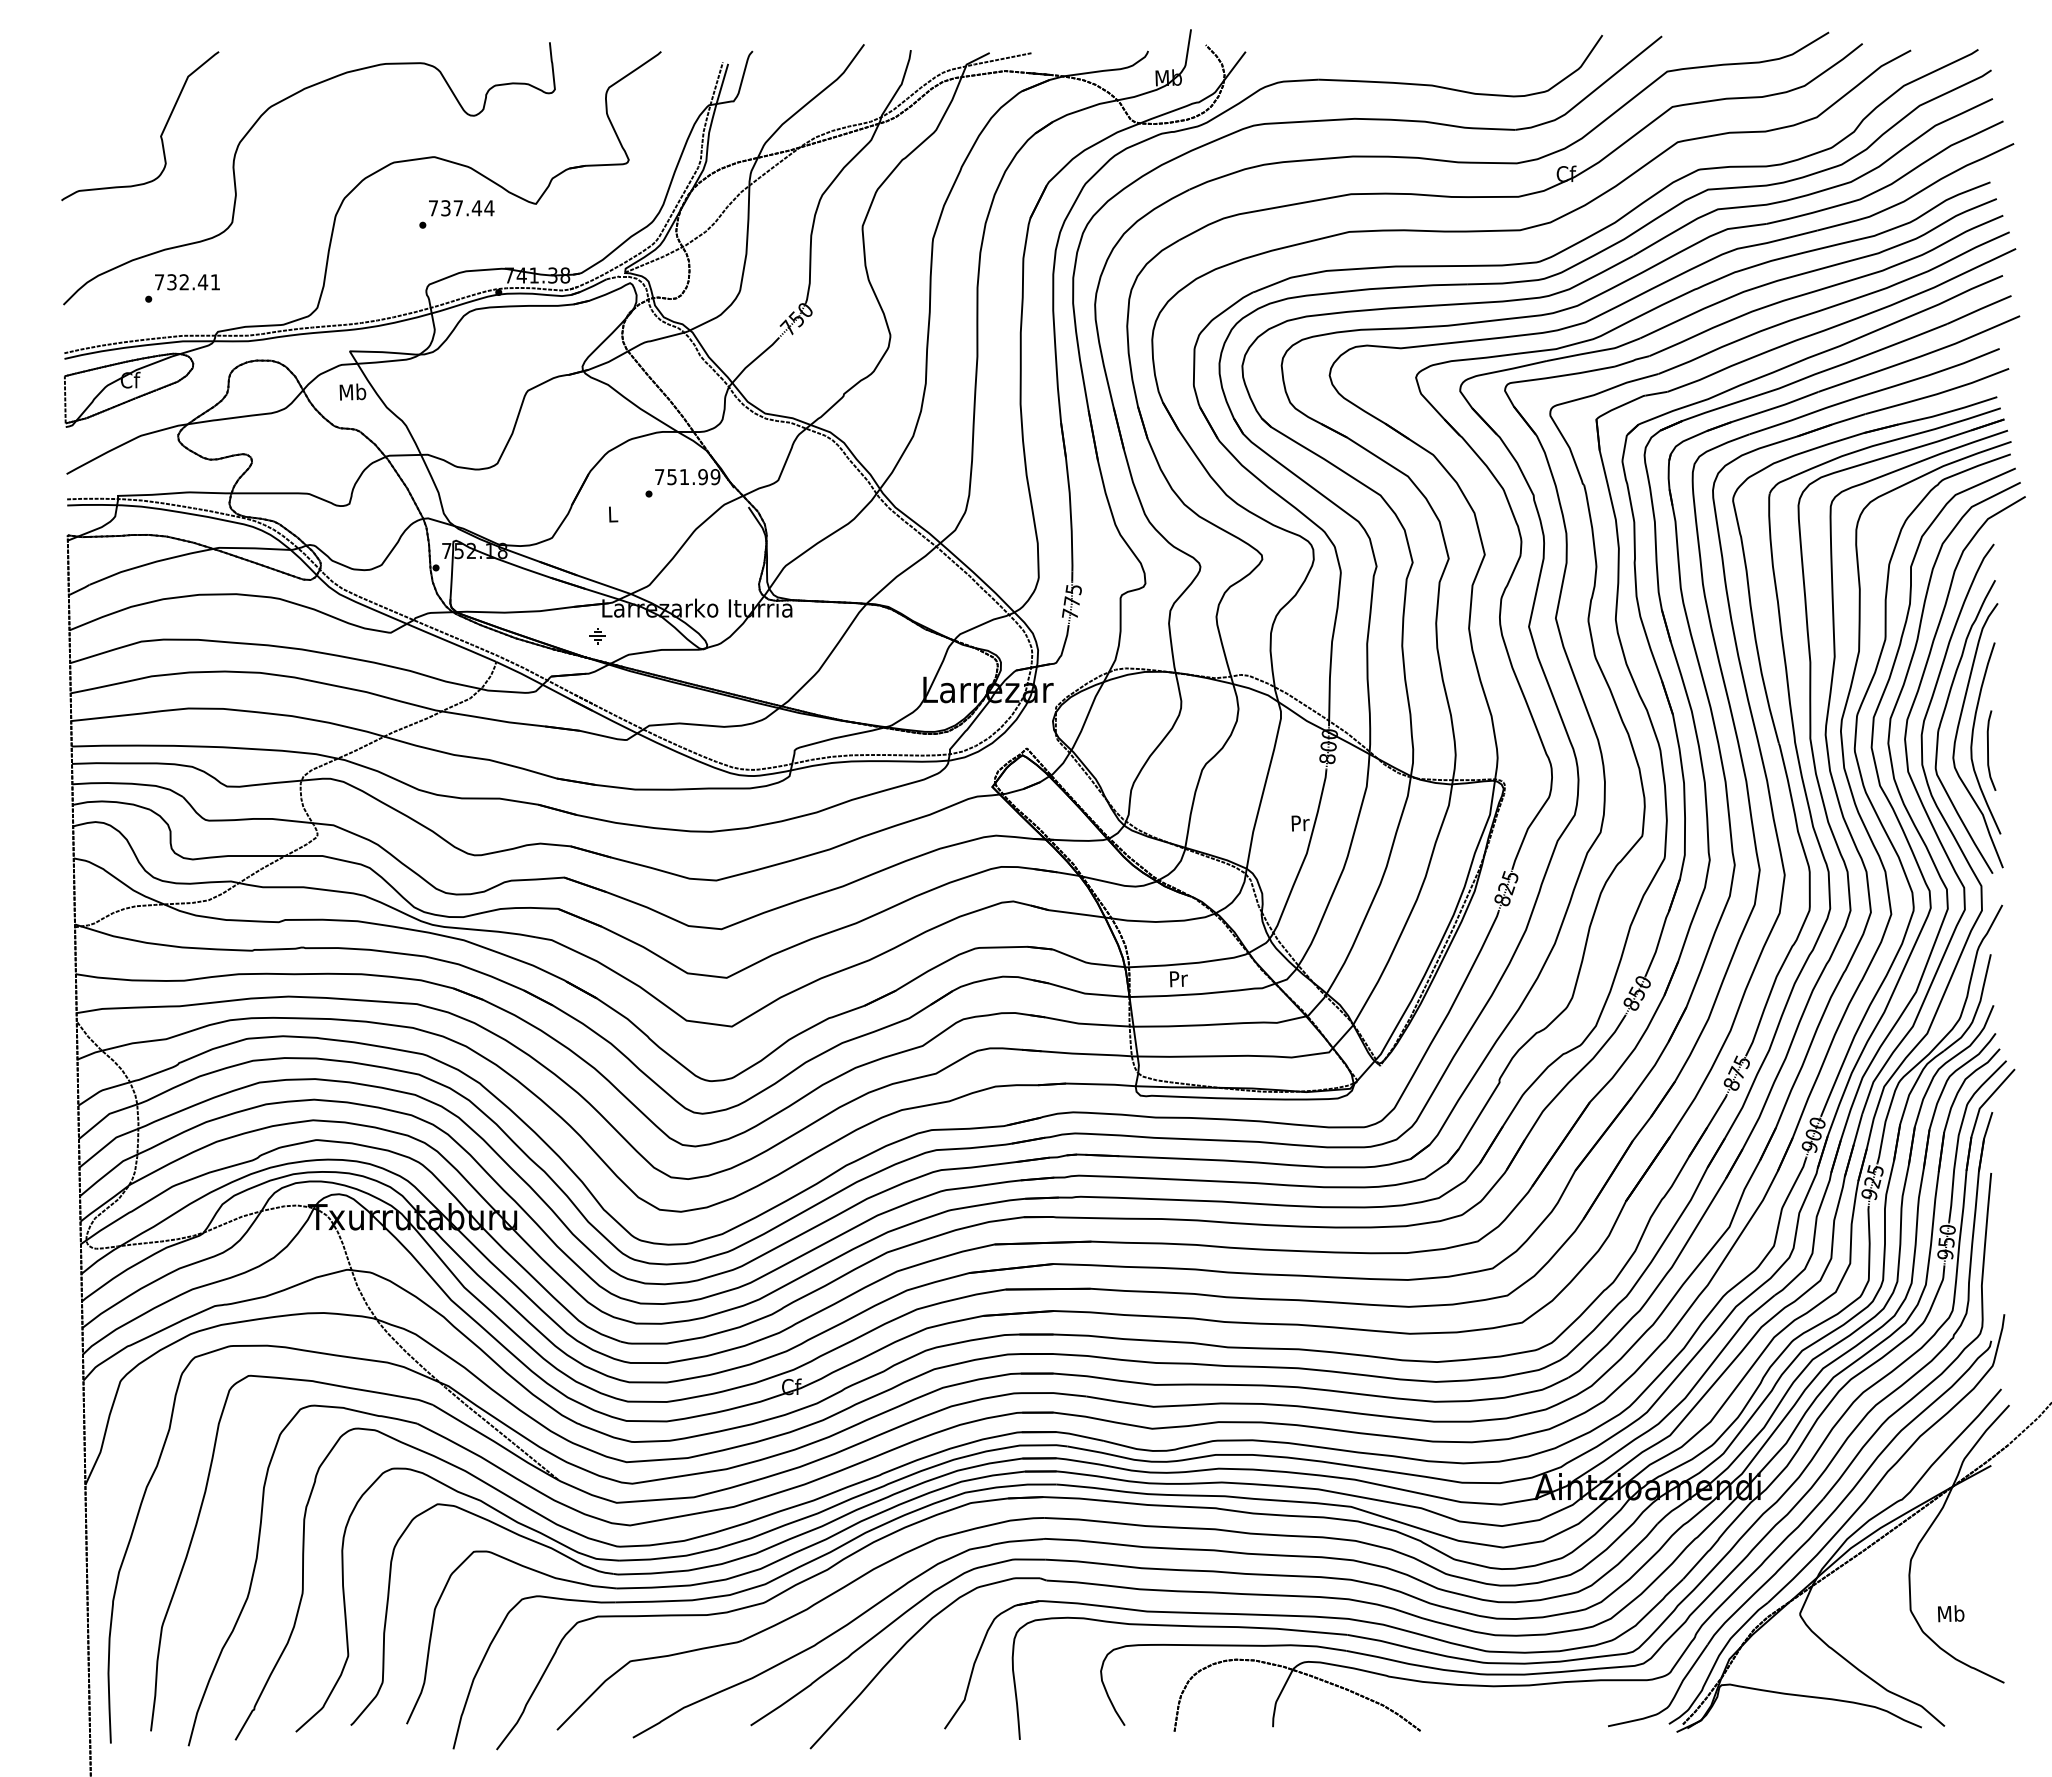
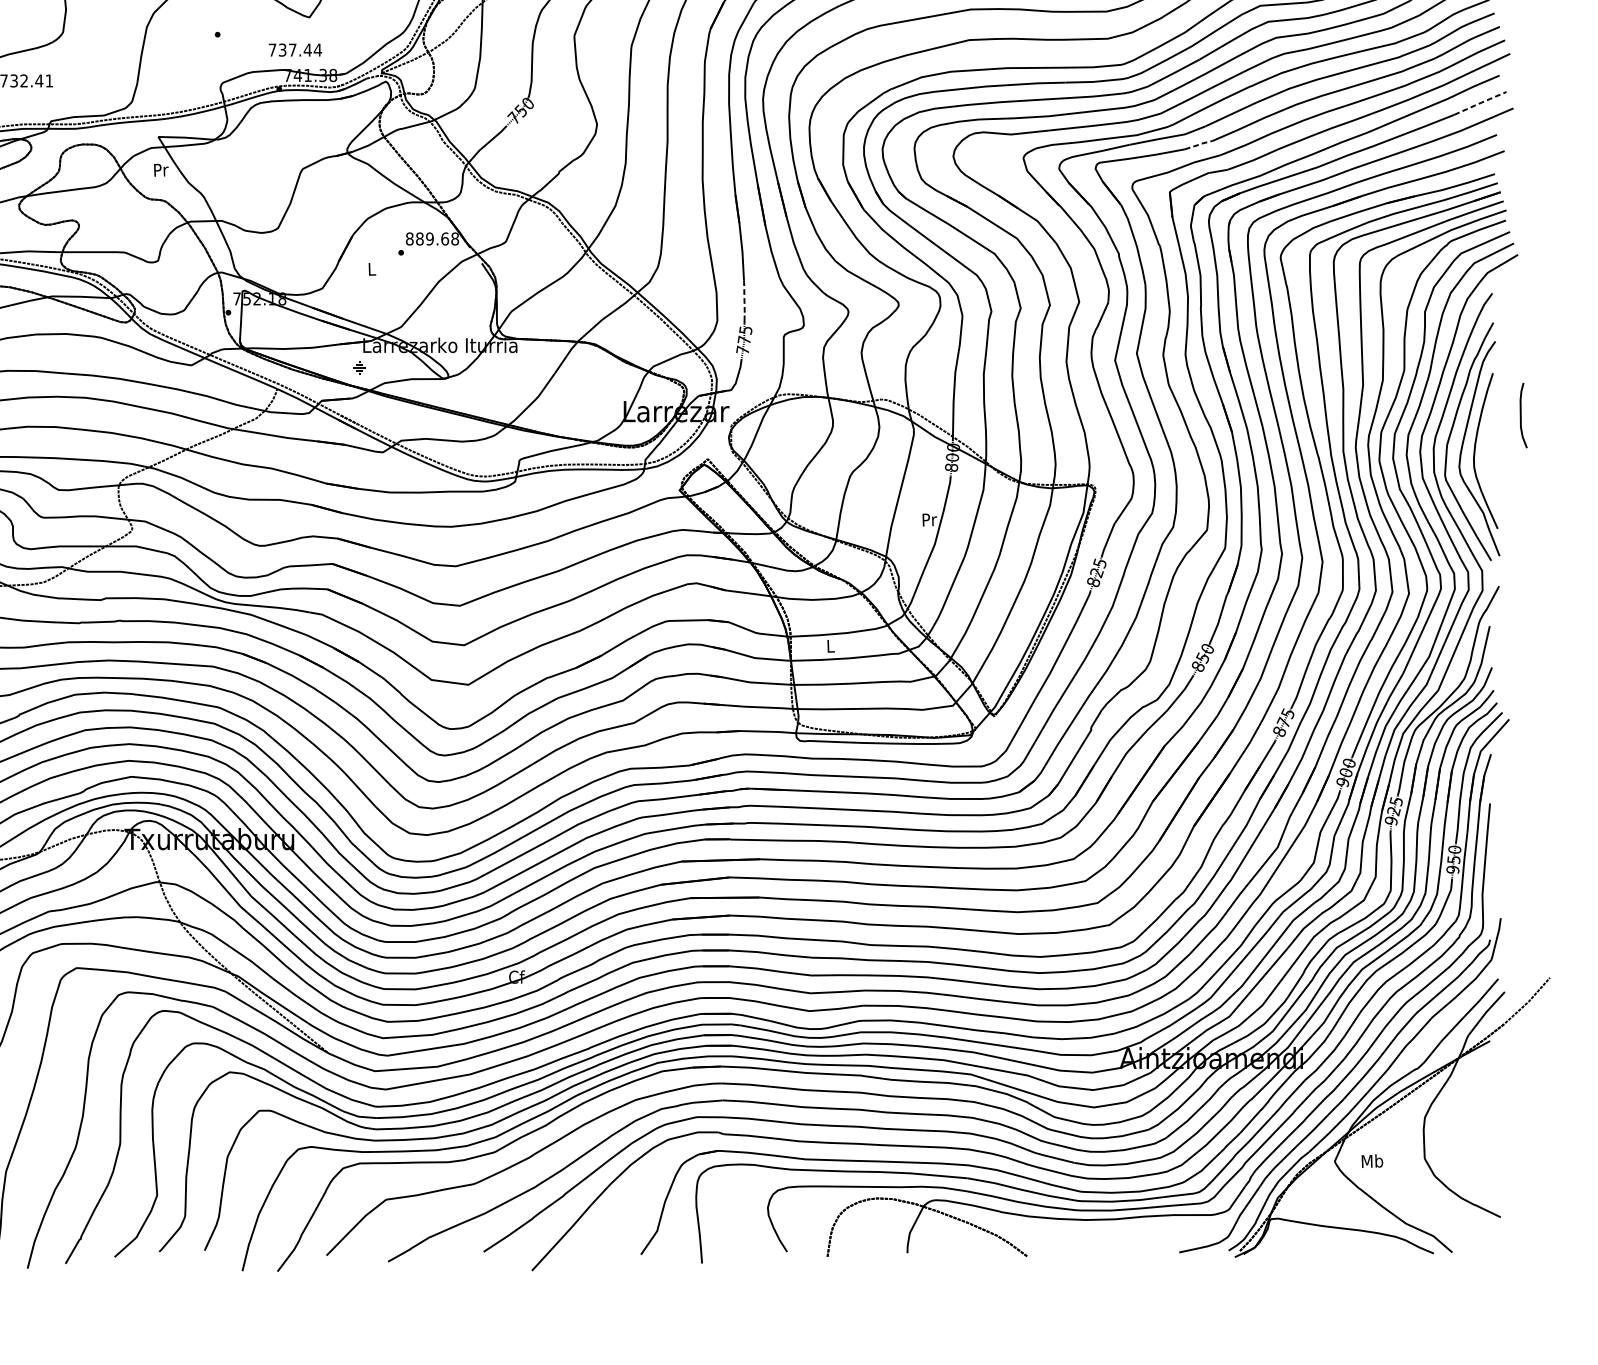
text: (461, 208) -> (295, 50), moved
line: (1979, 309) -> (1480, 103), solid -> dashed
line: (1633, 360) -> (1199, 144), solid -> dashed
text: (352, 391) -> (160, 169), Mb -> Pr
text: (687, 477) -> (432, 239), 751.99 -> 889.68
line: (1072, 549) -> (744, 297), solid -> dashed
curve: (1988, 750) -> (1521, 415), moved
text: (1178, 979) -> (830, 646), Pr -> L
text: (1951, 1613) -> (1372, 1160), moved

